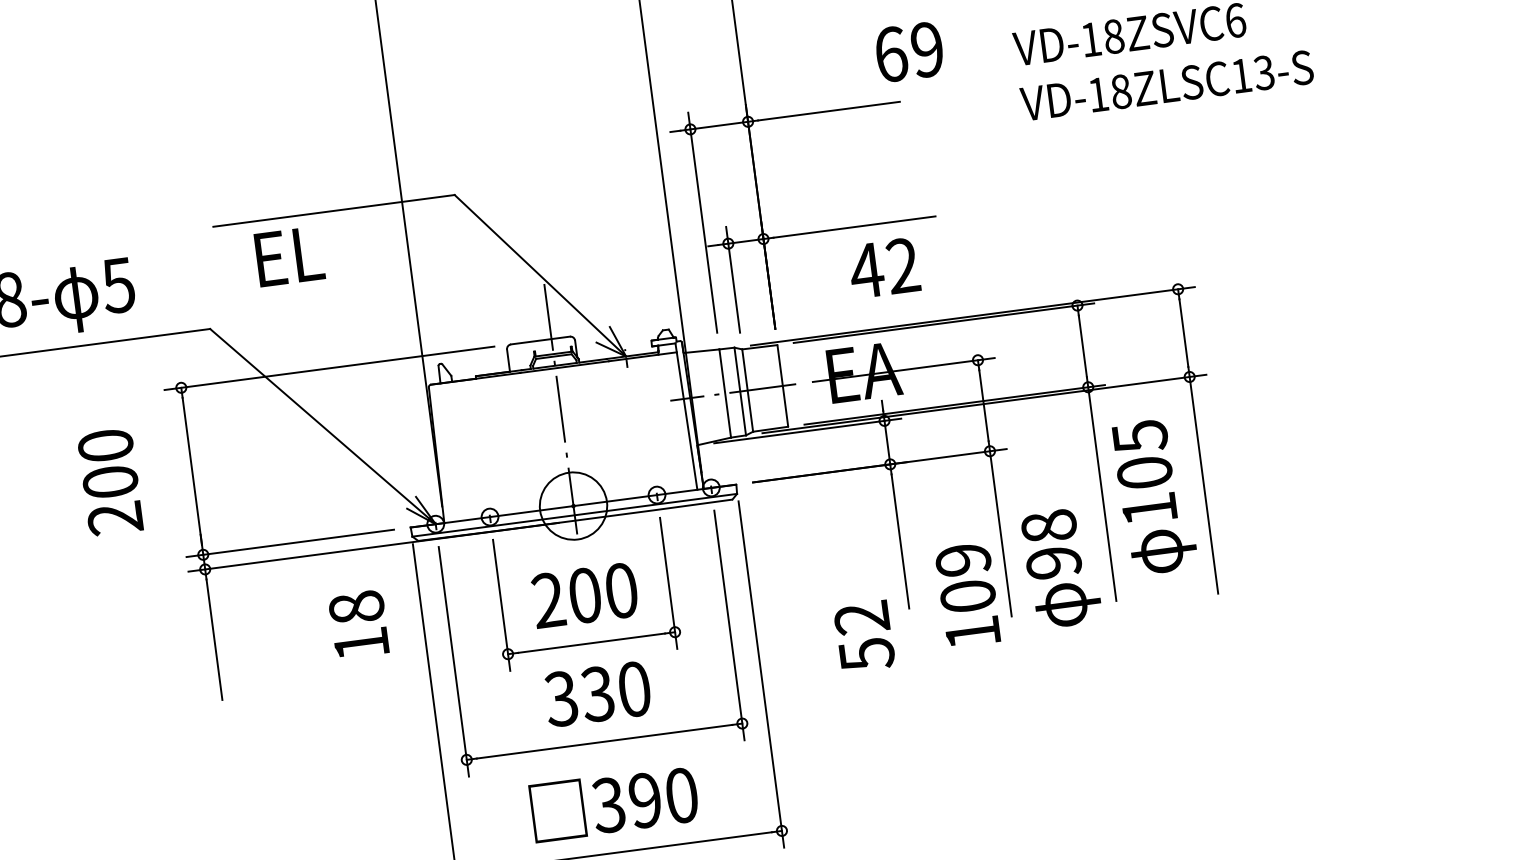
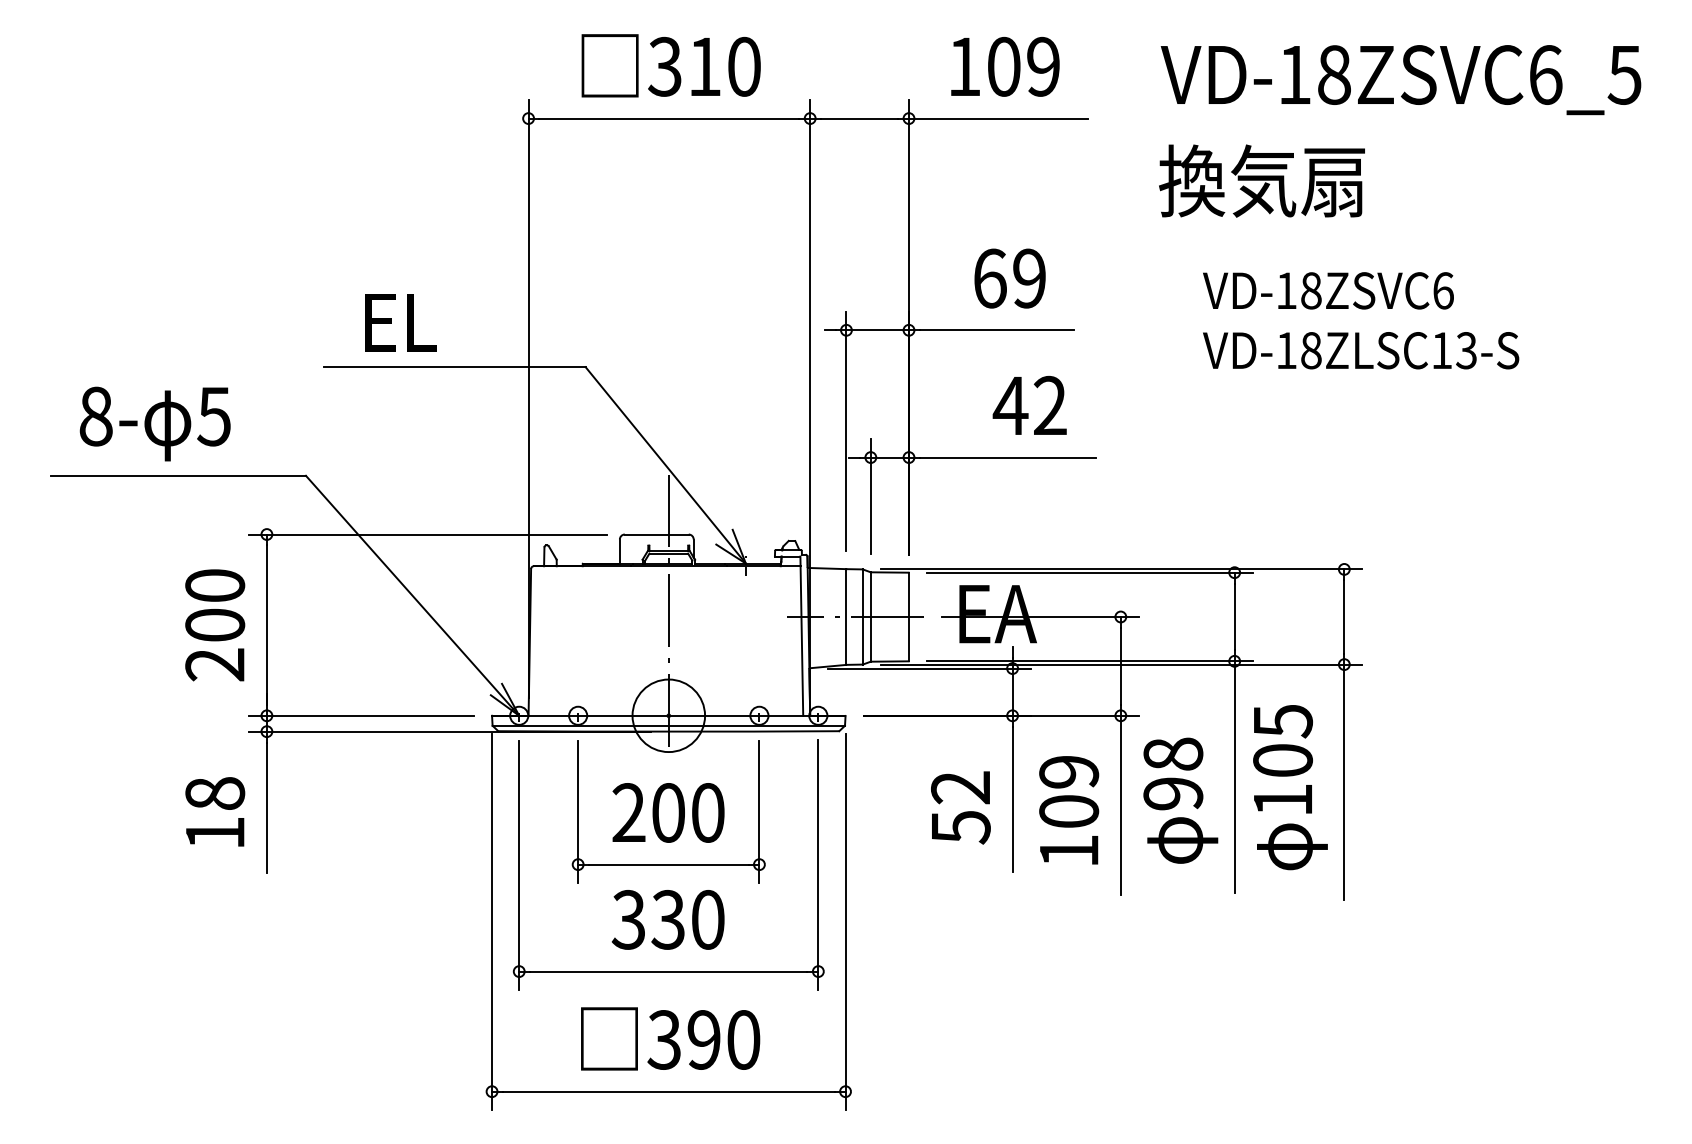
text: (908, 52) -> (1009, 278), moved
text: (289, 256) -> (400, 322), moved
text: (884, 268) -> (1029, 405), moved
text: (110, 482) -> (215, 625), moved
text: (1061, 568) -> (1180, 800), moved
text: (968, 595) -> (1069, 810), moved
text: (359, 624) -> (215, 811), moved
text: (864, 636) -> (960, 807), moved

